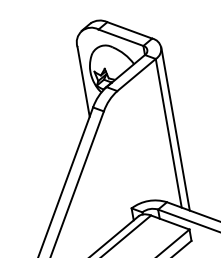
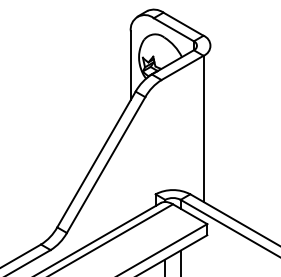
line: (175, 128) -> (210, 125), removed

